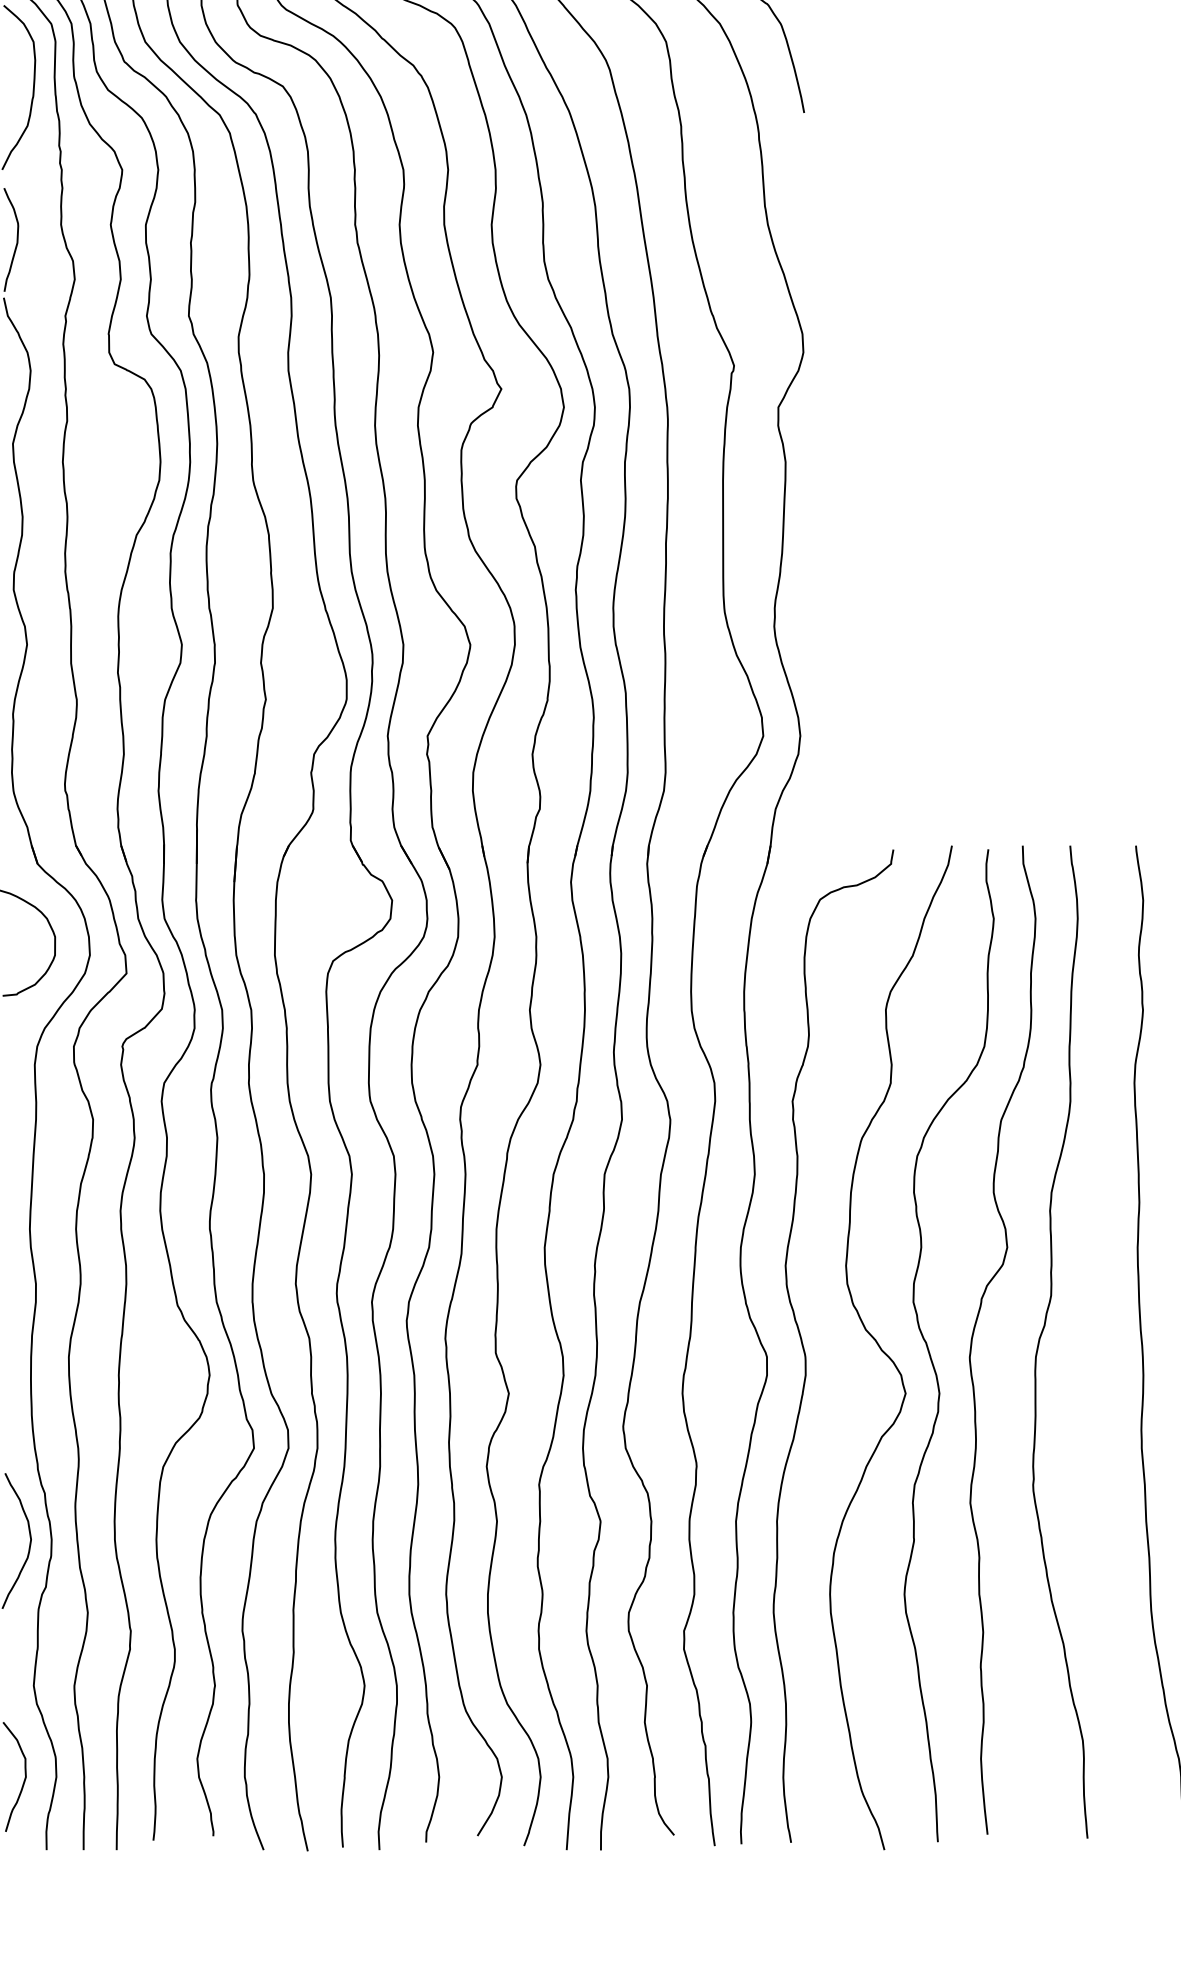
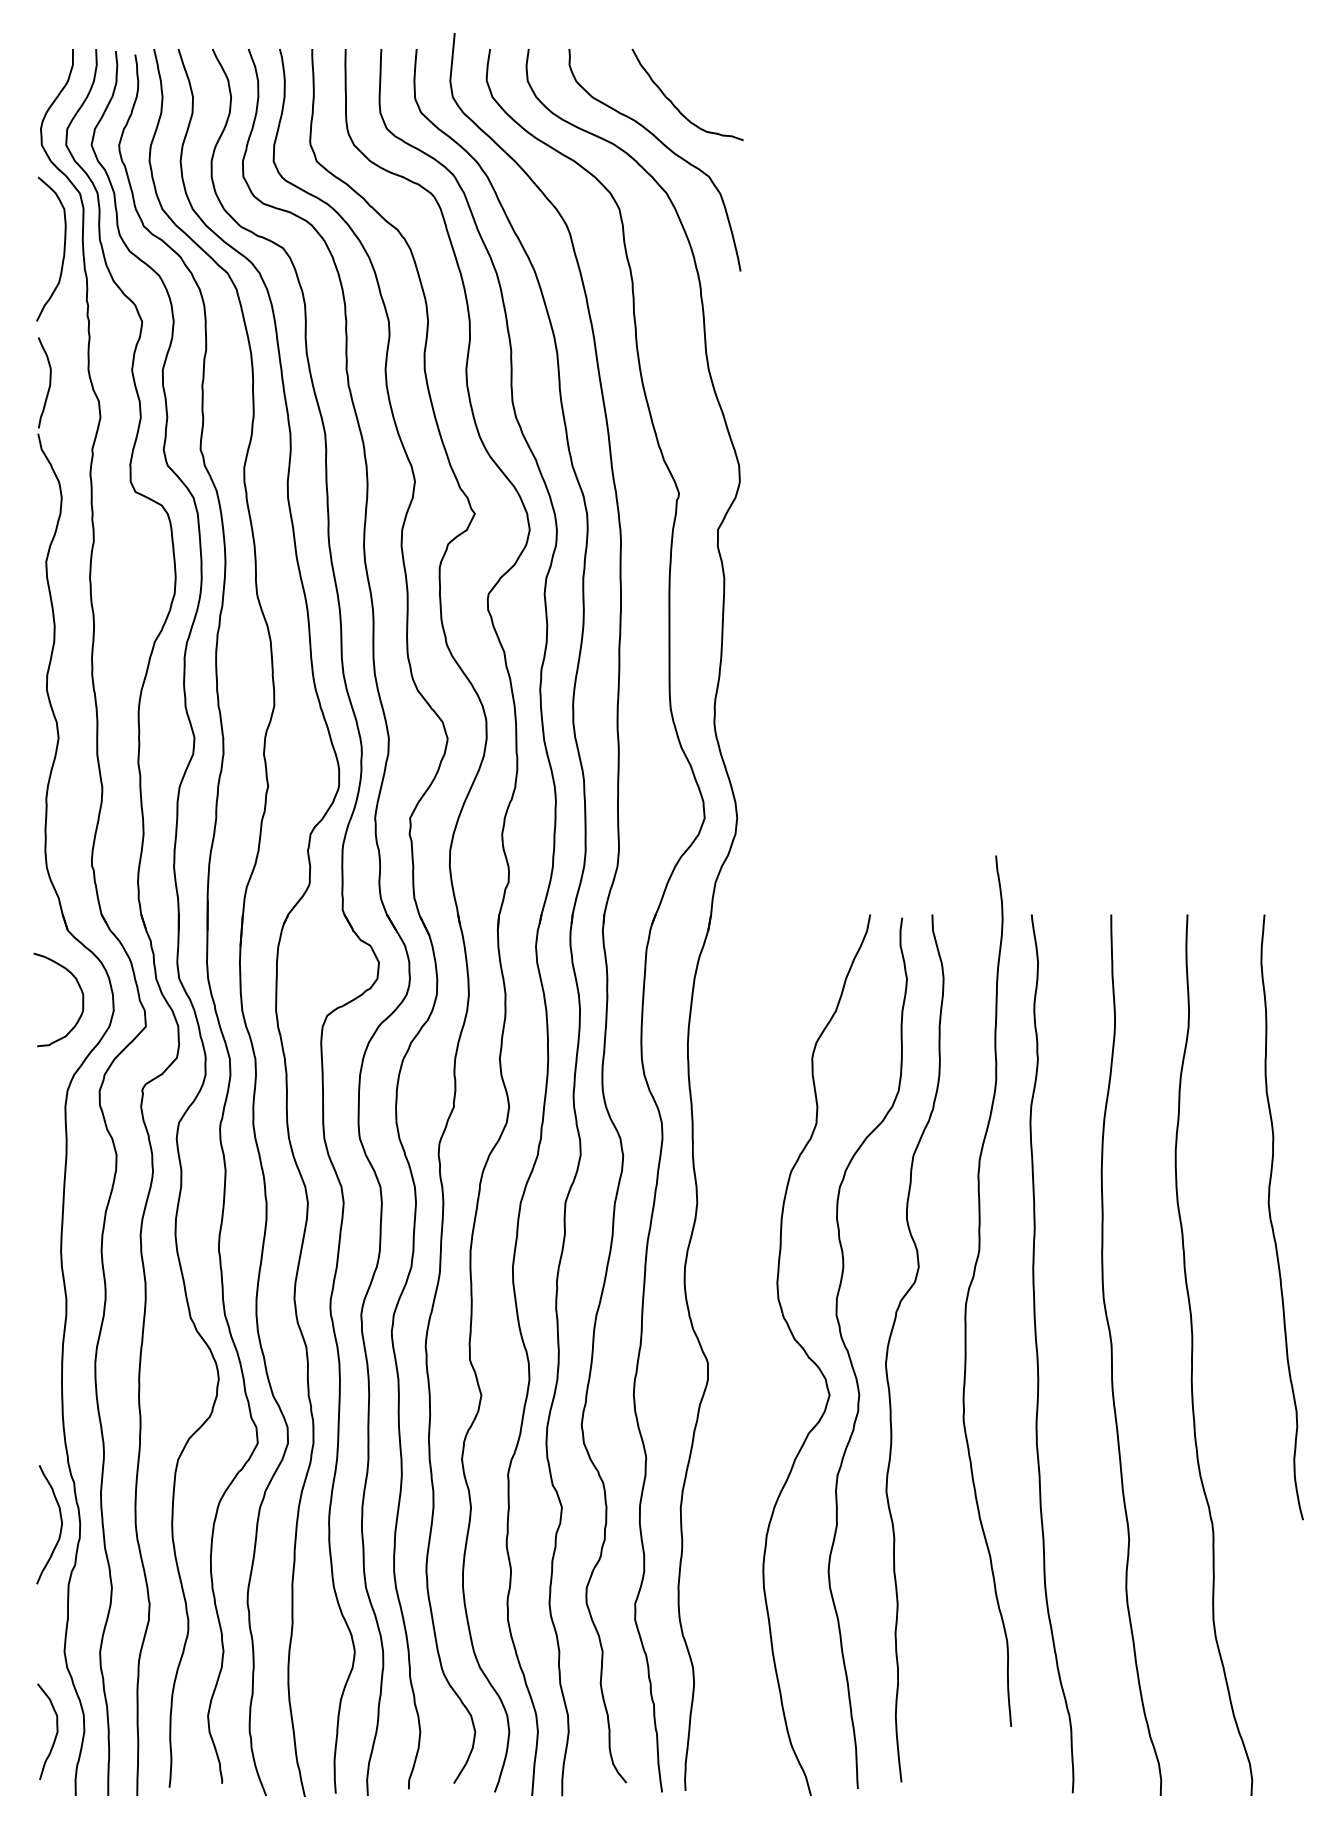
curve: (1042, 1335) -> (971, 1285), moved
curve: (806, 1353) -> (742, 1360), removed

